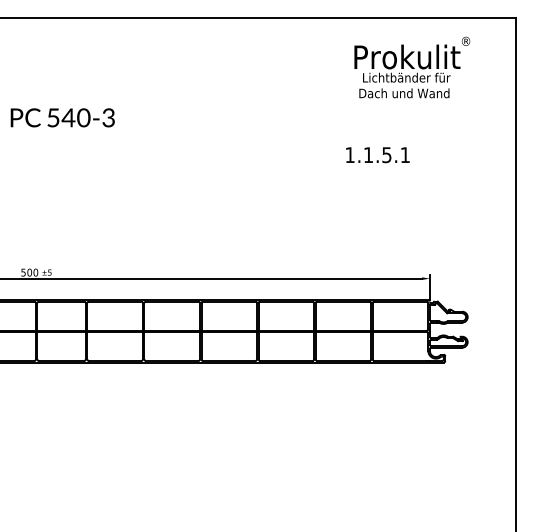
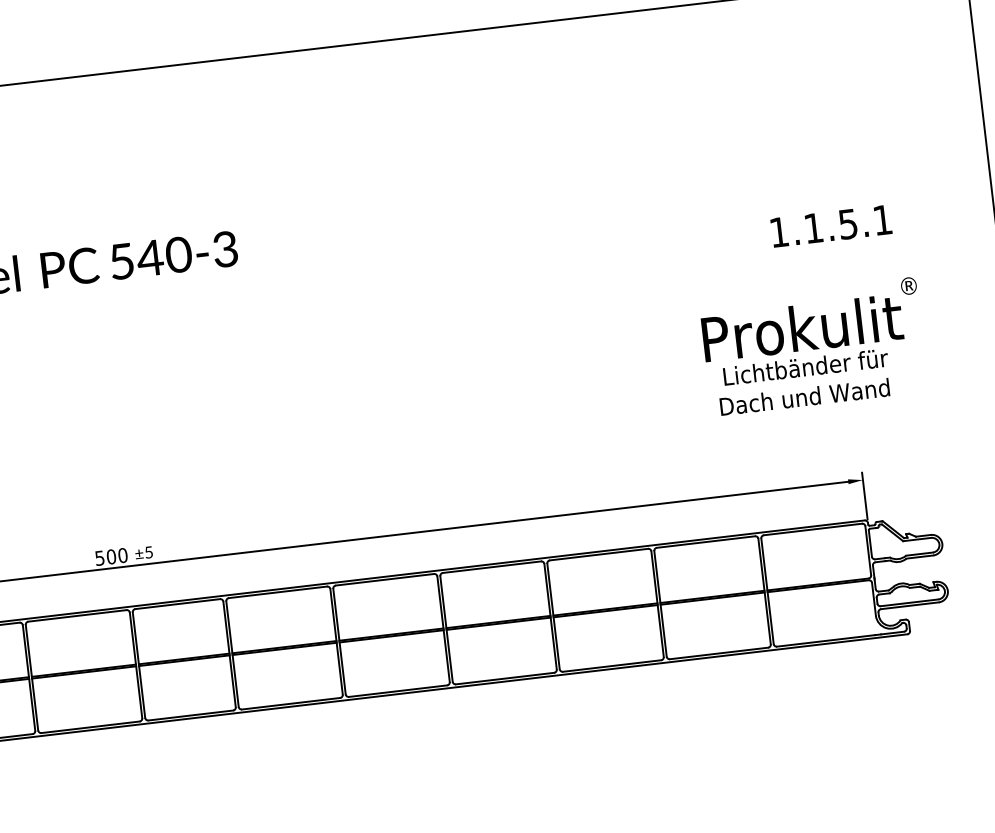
text: (412, 67) -> (814, 346), moved
text: (377, 155) -> (830, 227), moved

